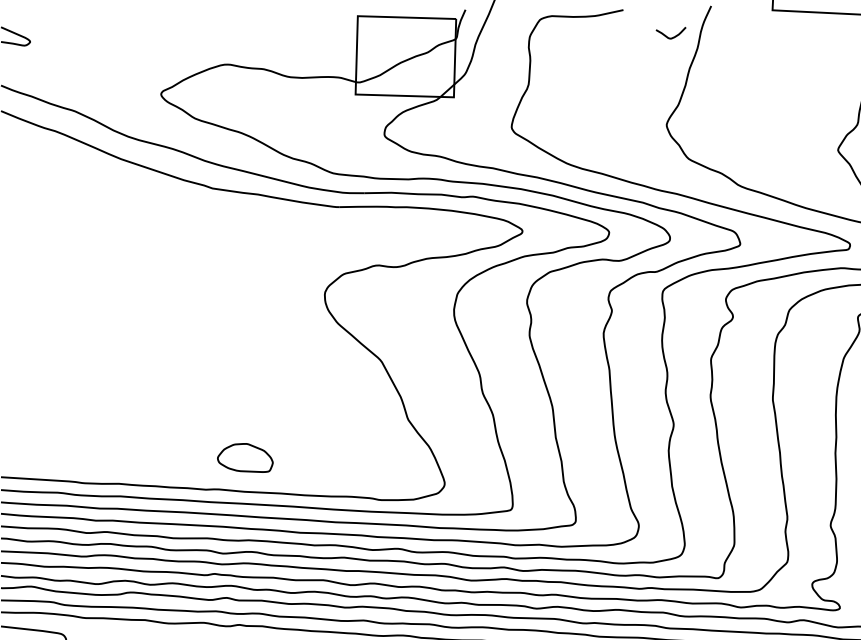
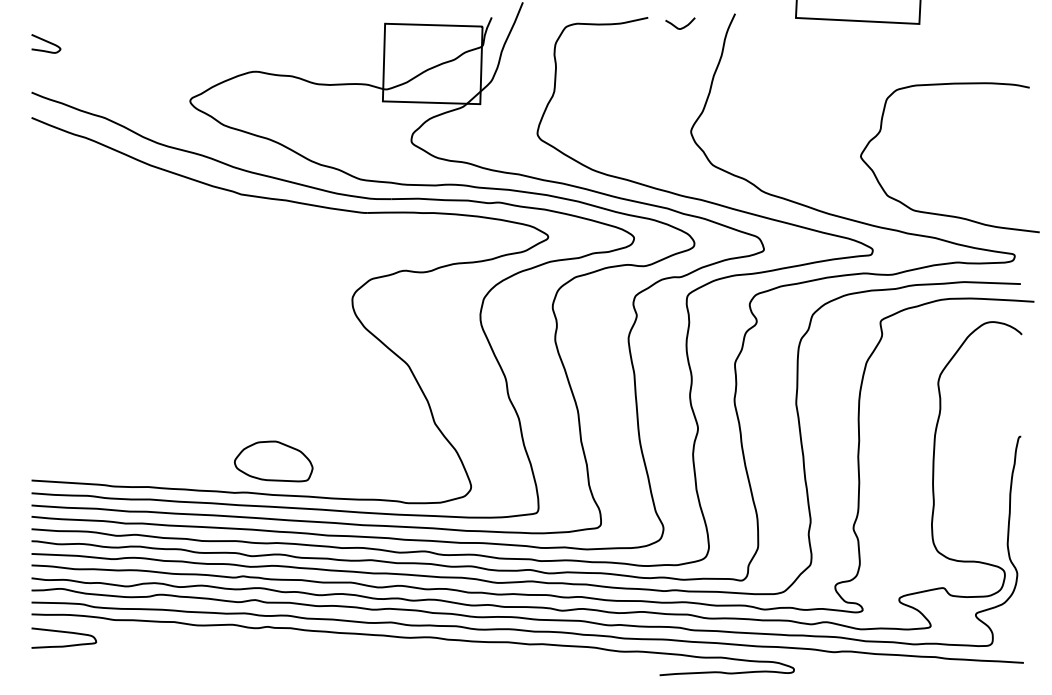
curve: (672, 37) -> (681, 27), moved
part: (245, 458) -> (273, 461), size x1.43

